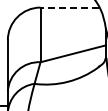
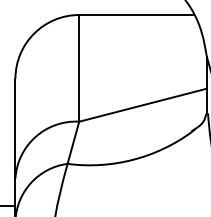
line: (69, 7) -> (135, 14), dashed -> solid

